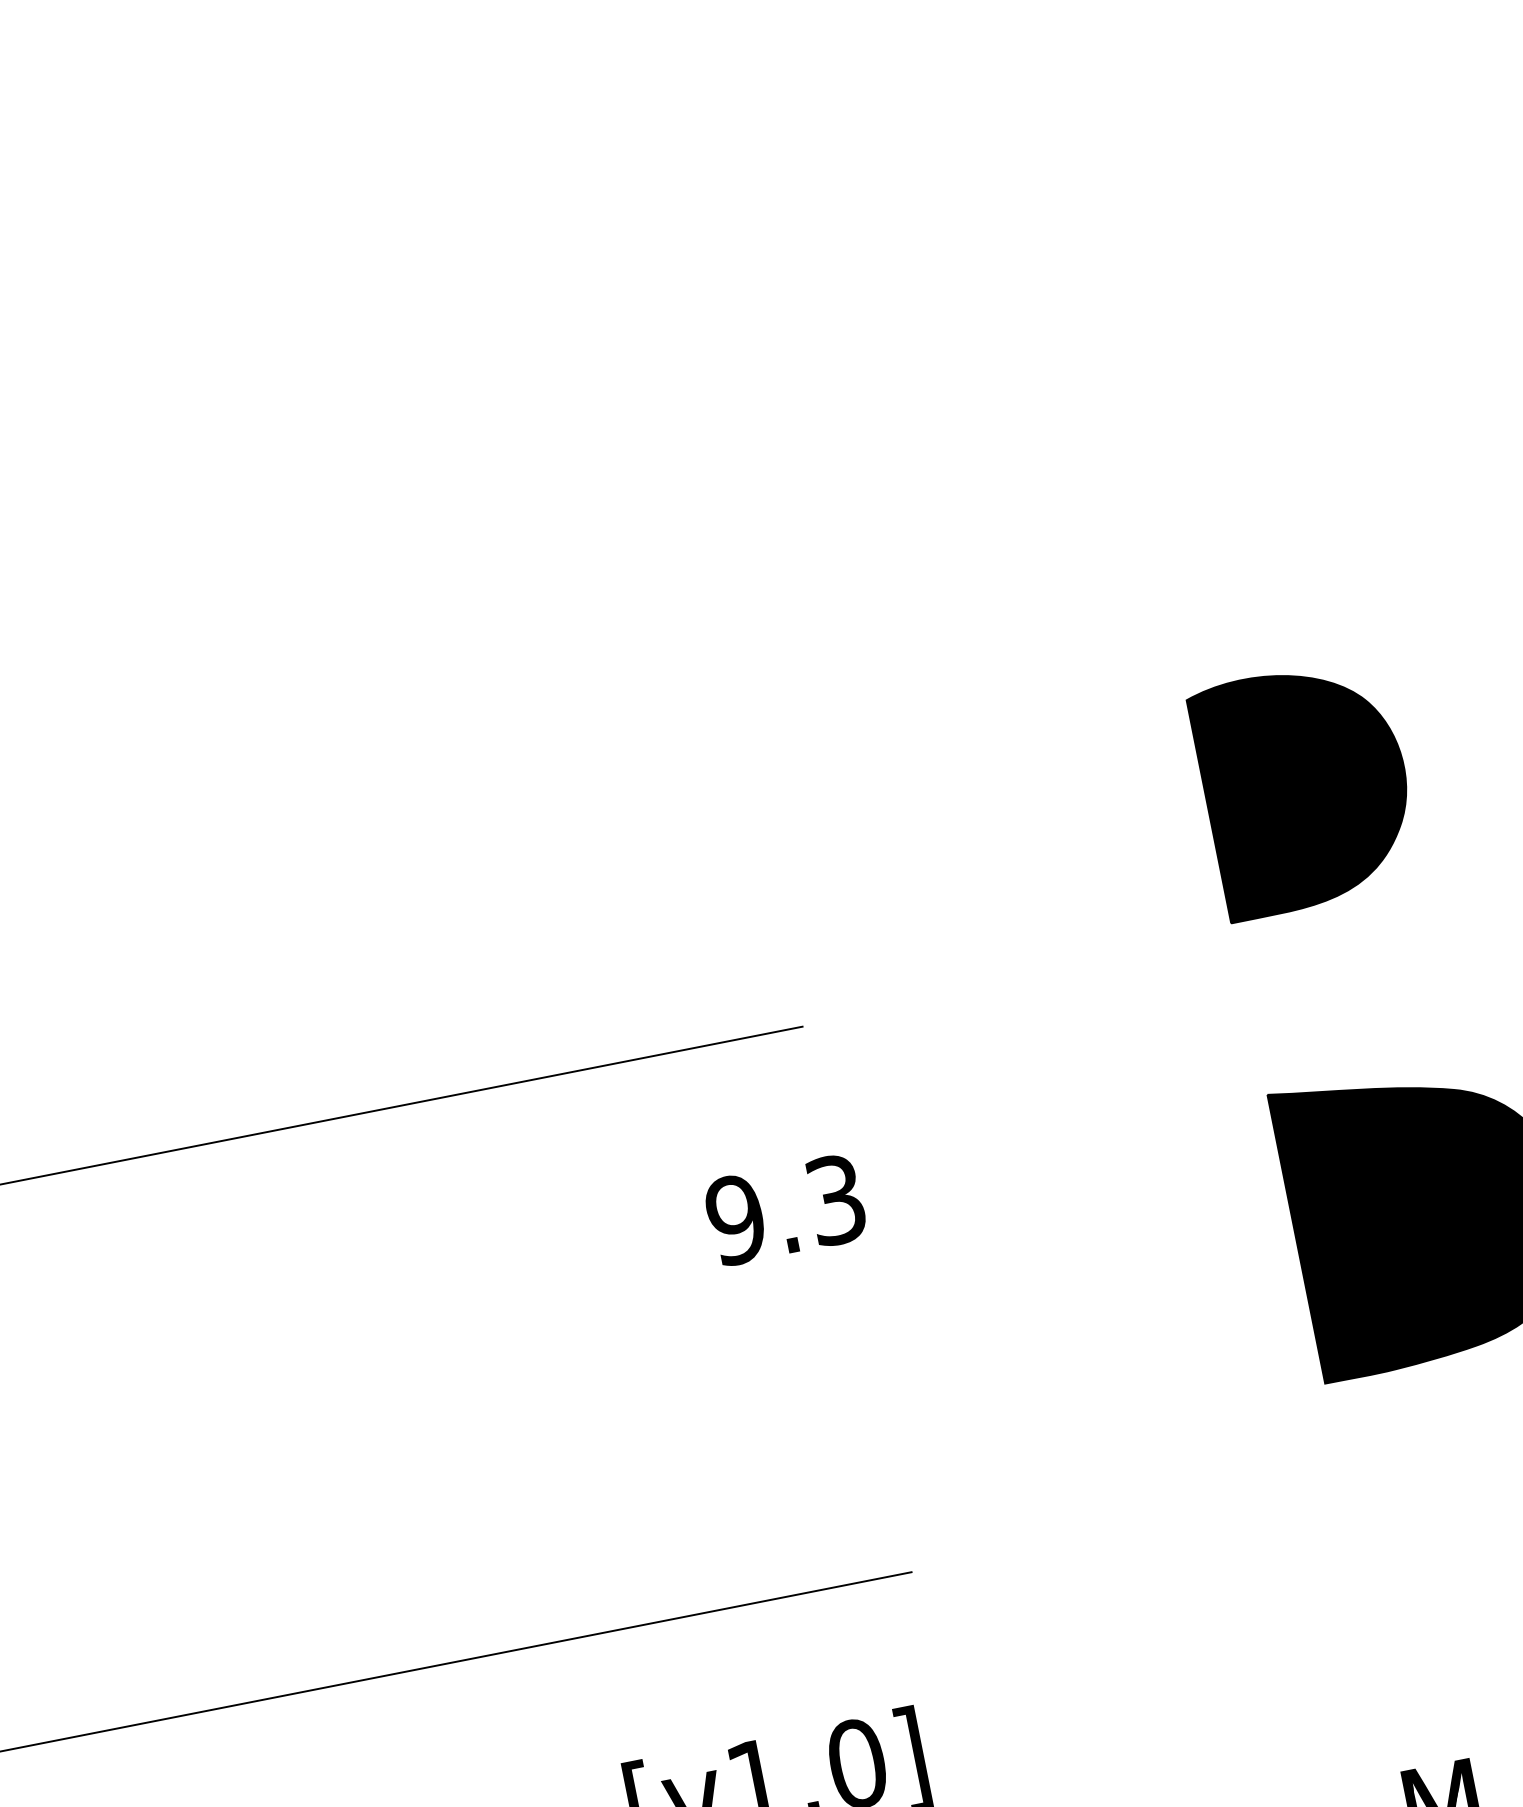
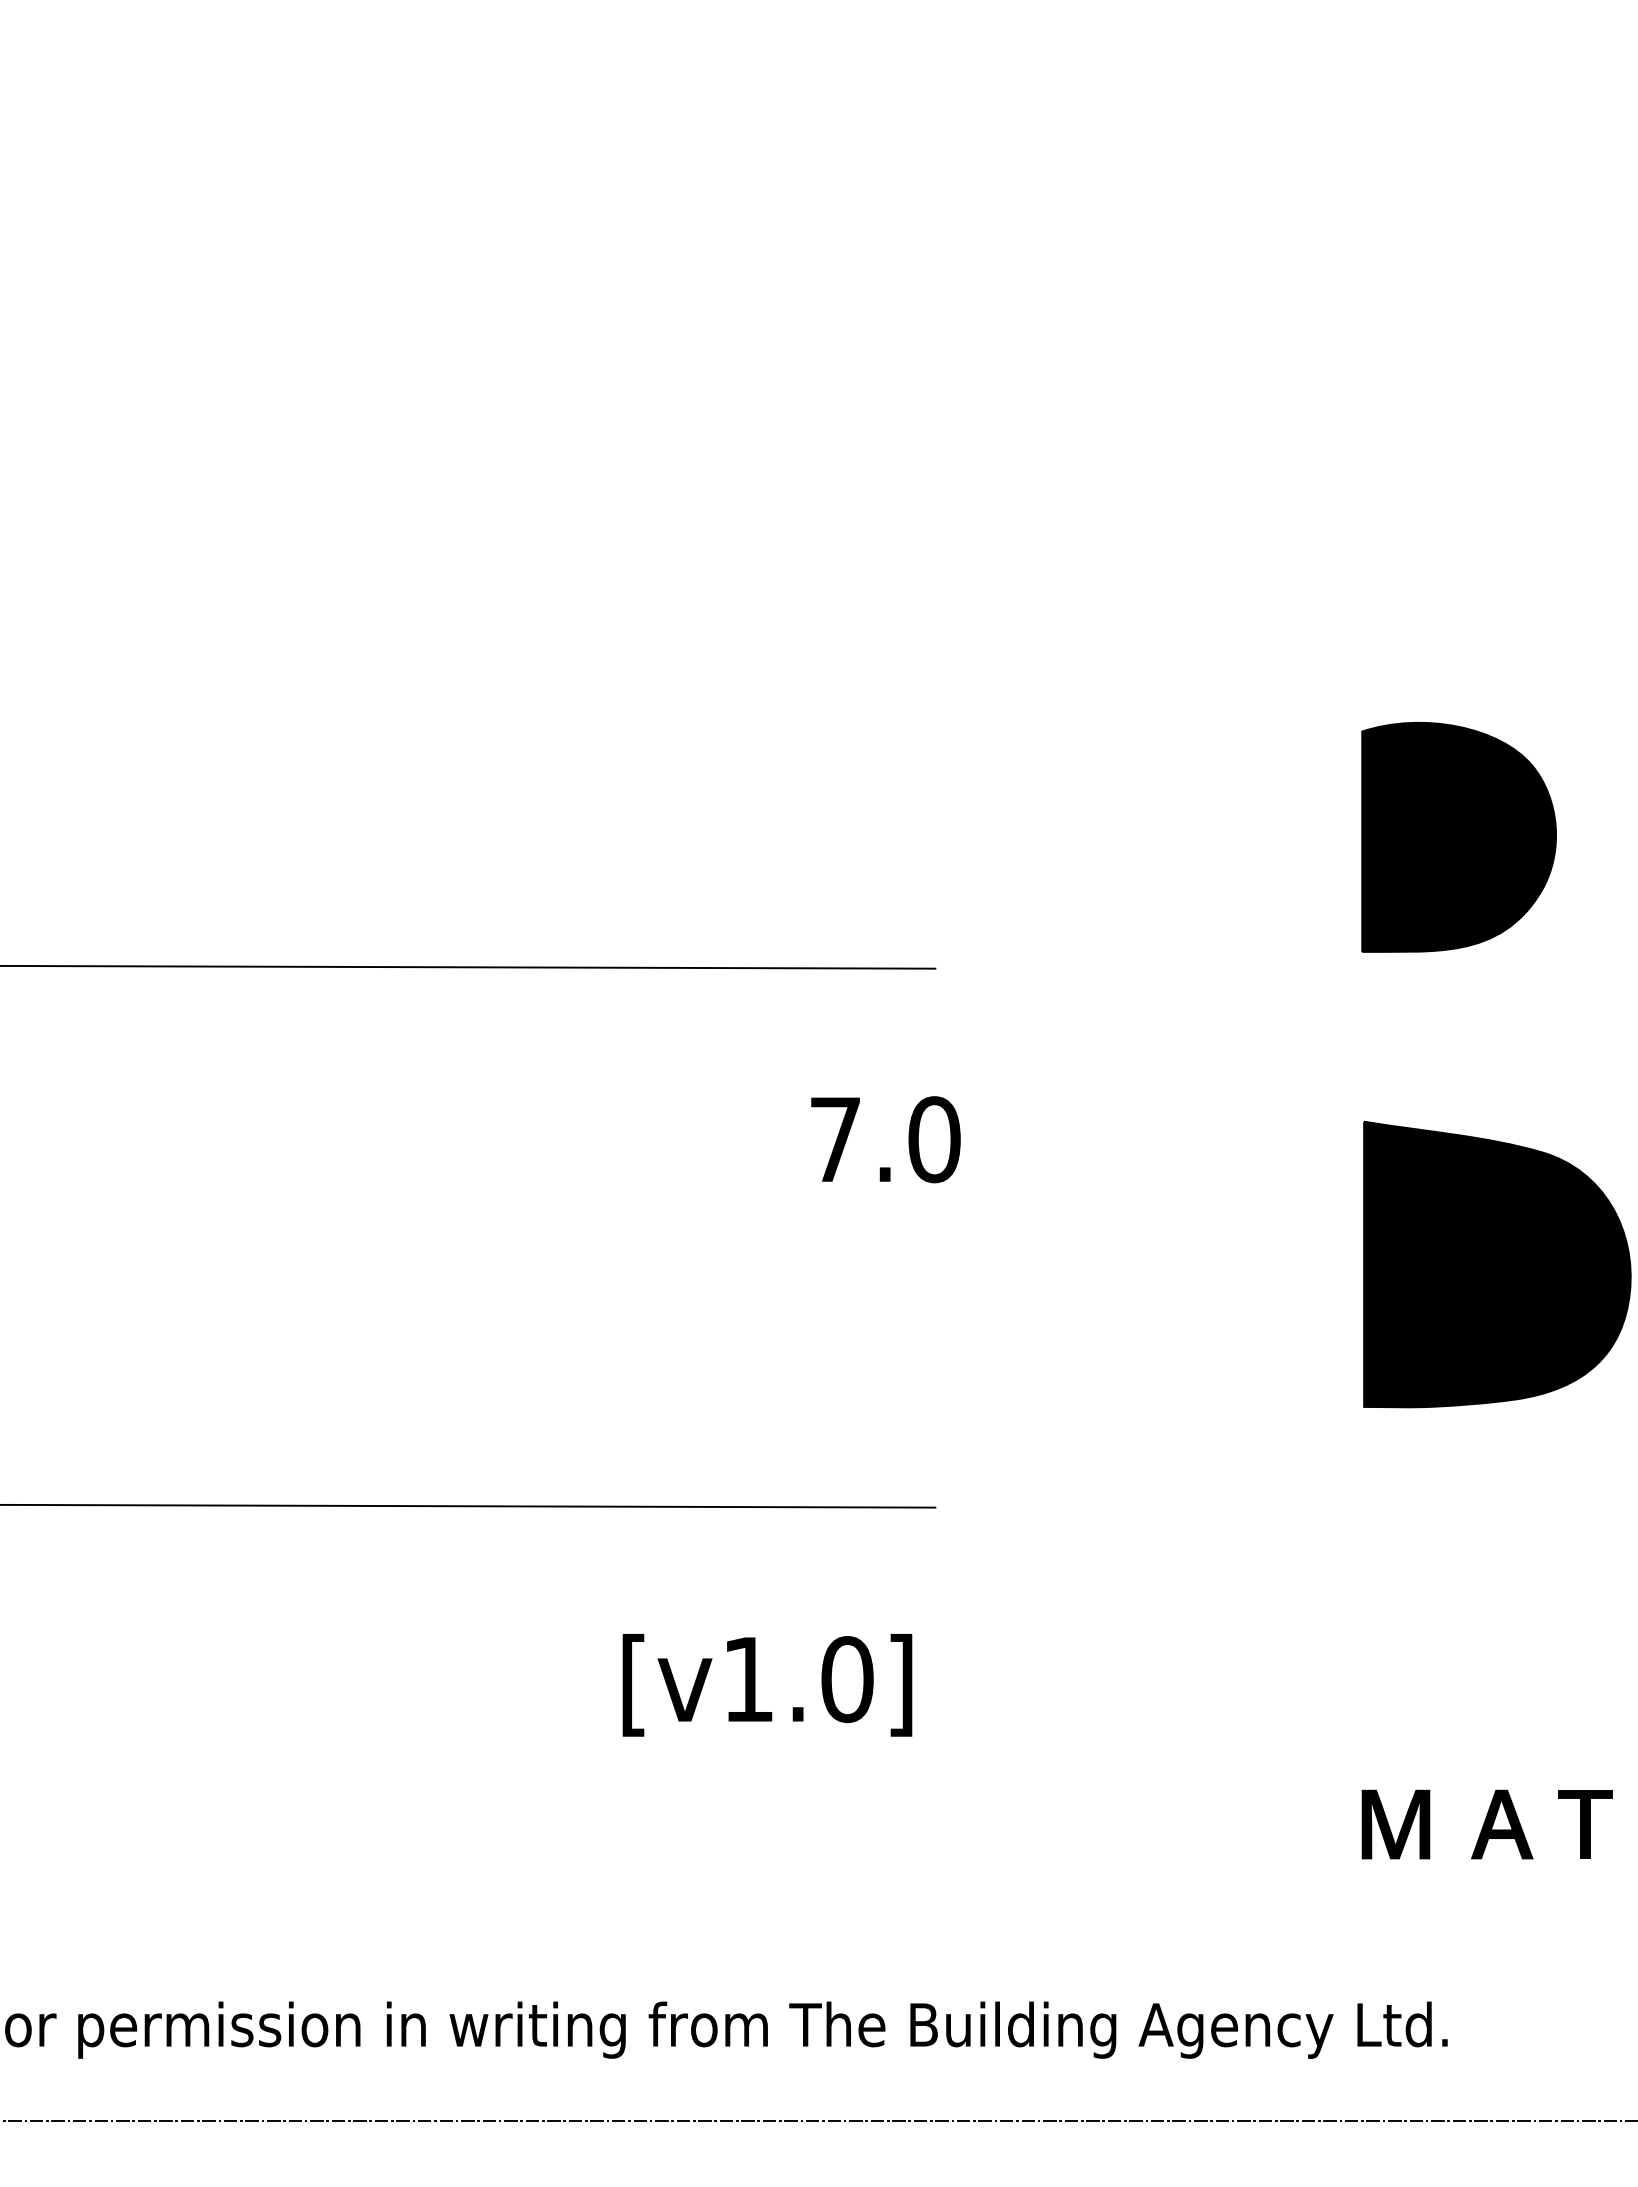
text: (785, 1209) -> (884, 1139), 9.3 -> 7.0

